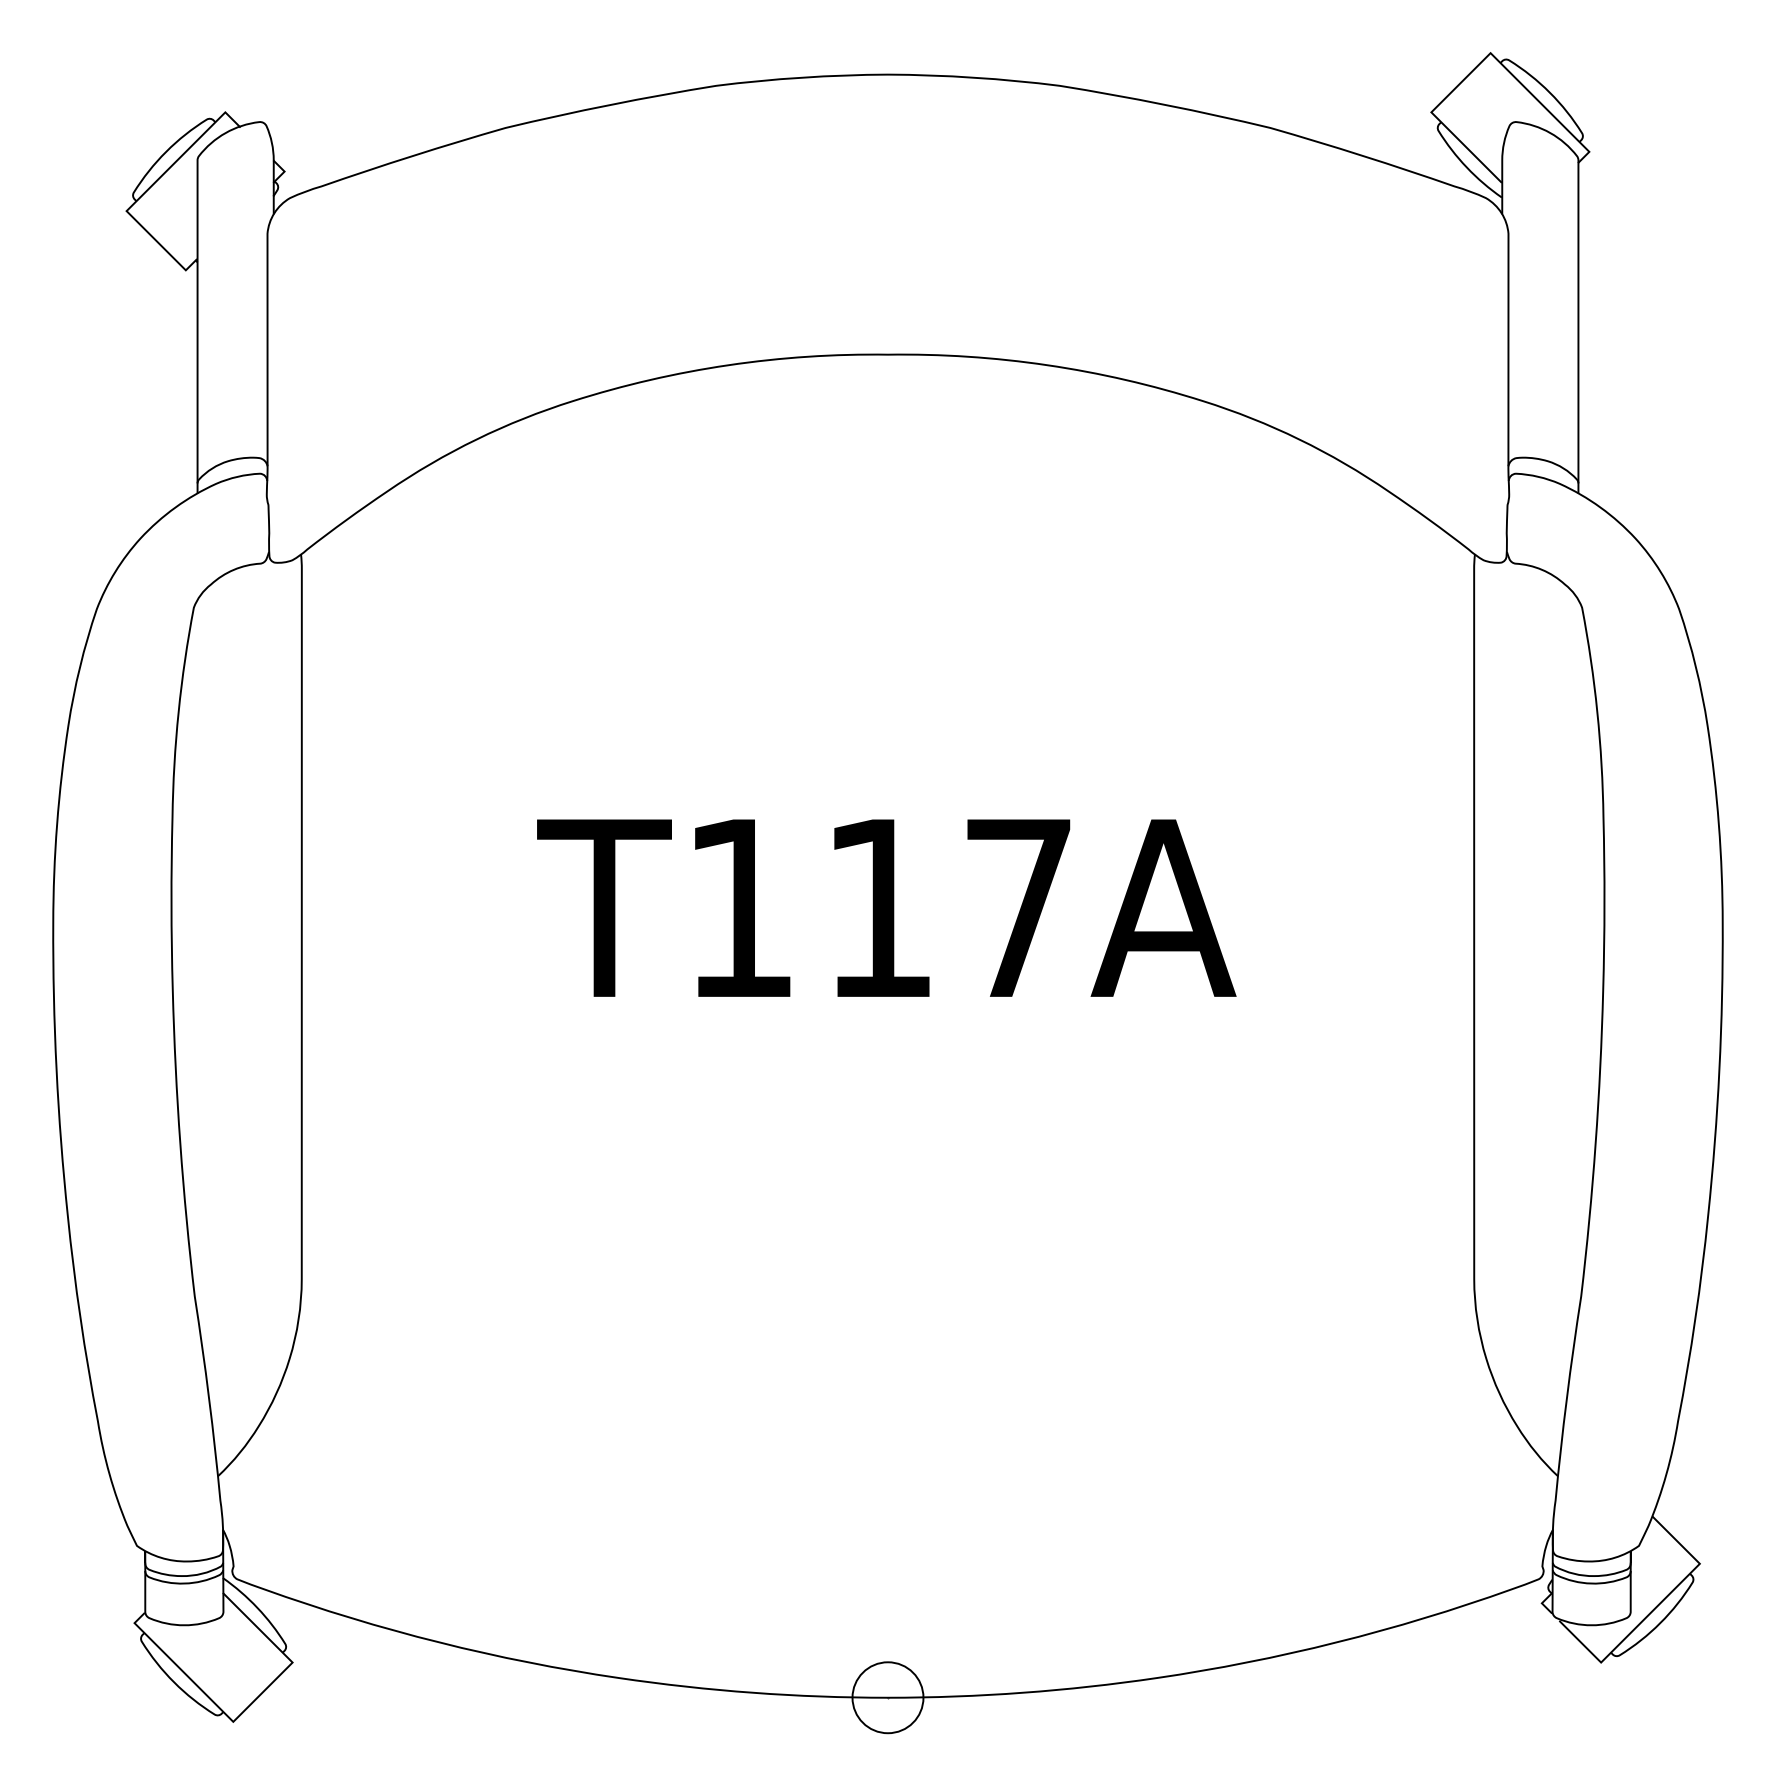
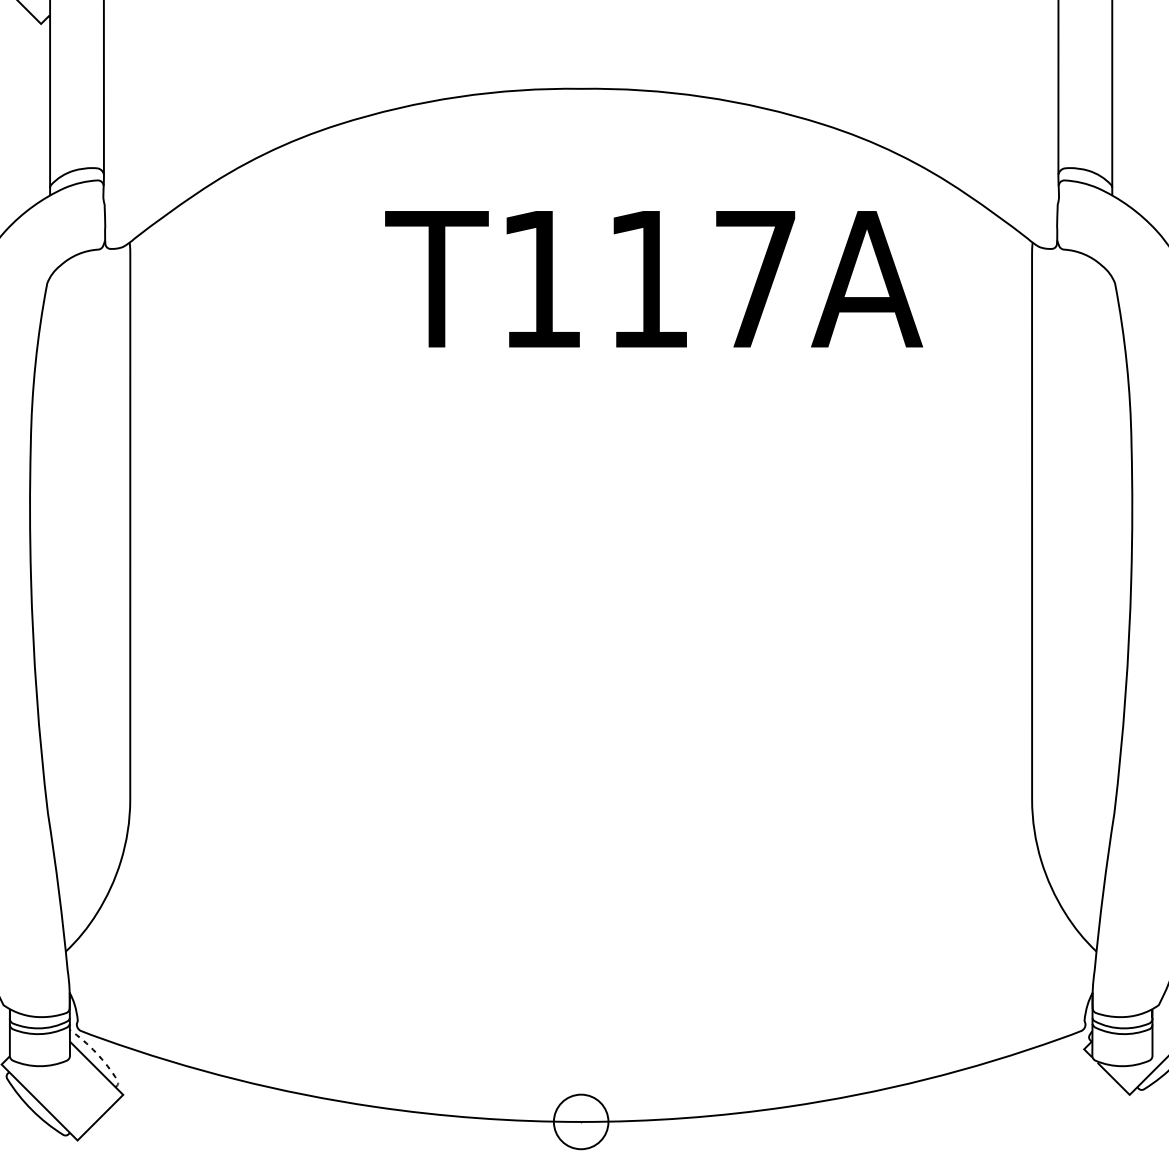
text: (886, 907) -> (653, 278), moved
line: (261, 1612) -> (99, 1056), solid -> dashed

